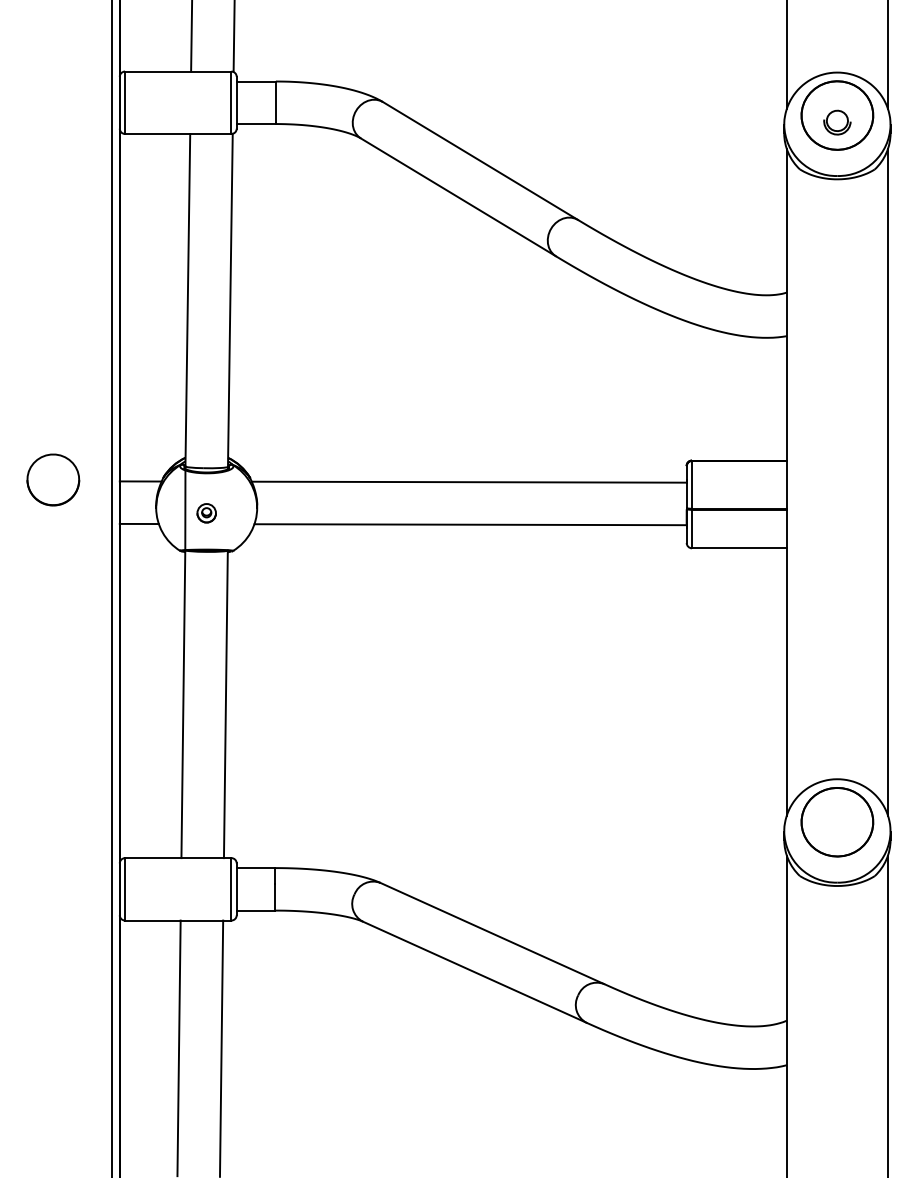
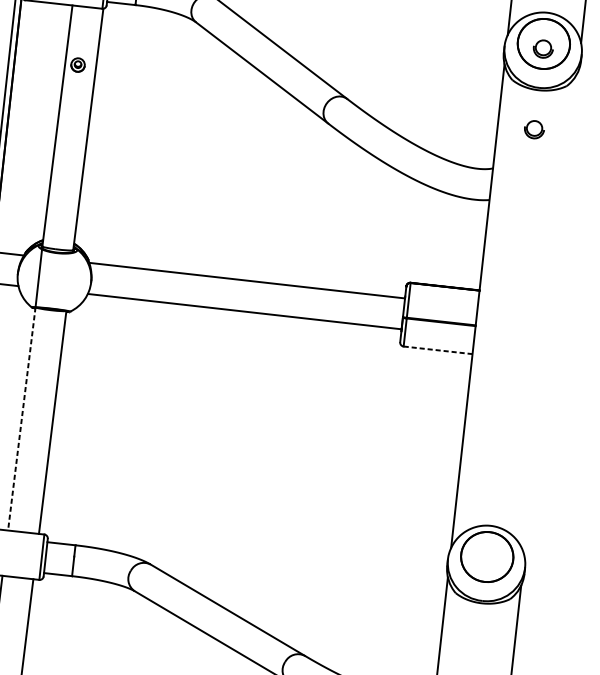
part: (837, 233) -> (534, 129), added
line: (887, 482) -> (550, 314), removed
part: (206, 513) -> (77, 65), moved
line: (739, 548) -> (438, 350), solid -> dashed
line: (183, 704) -> (21, 419), solid -> dashed

